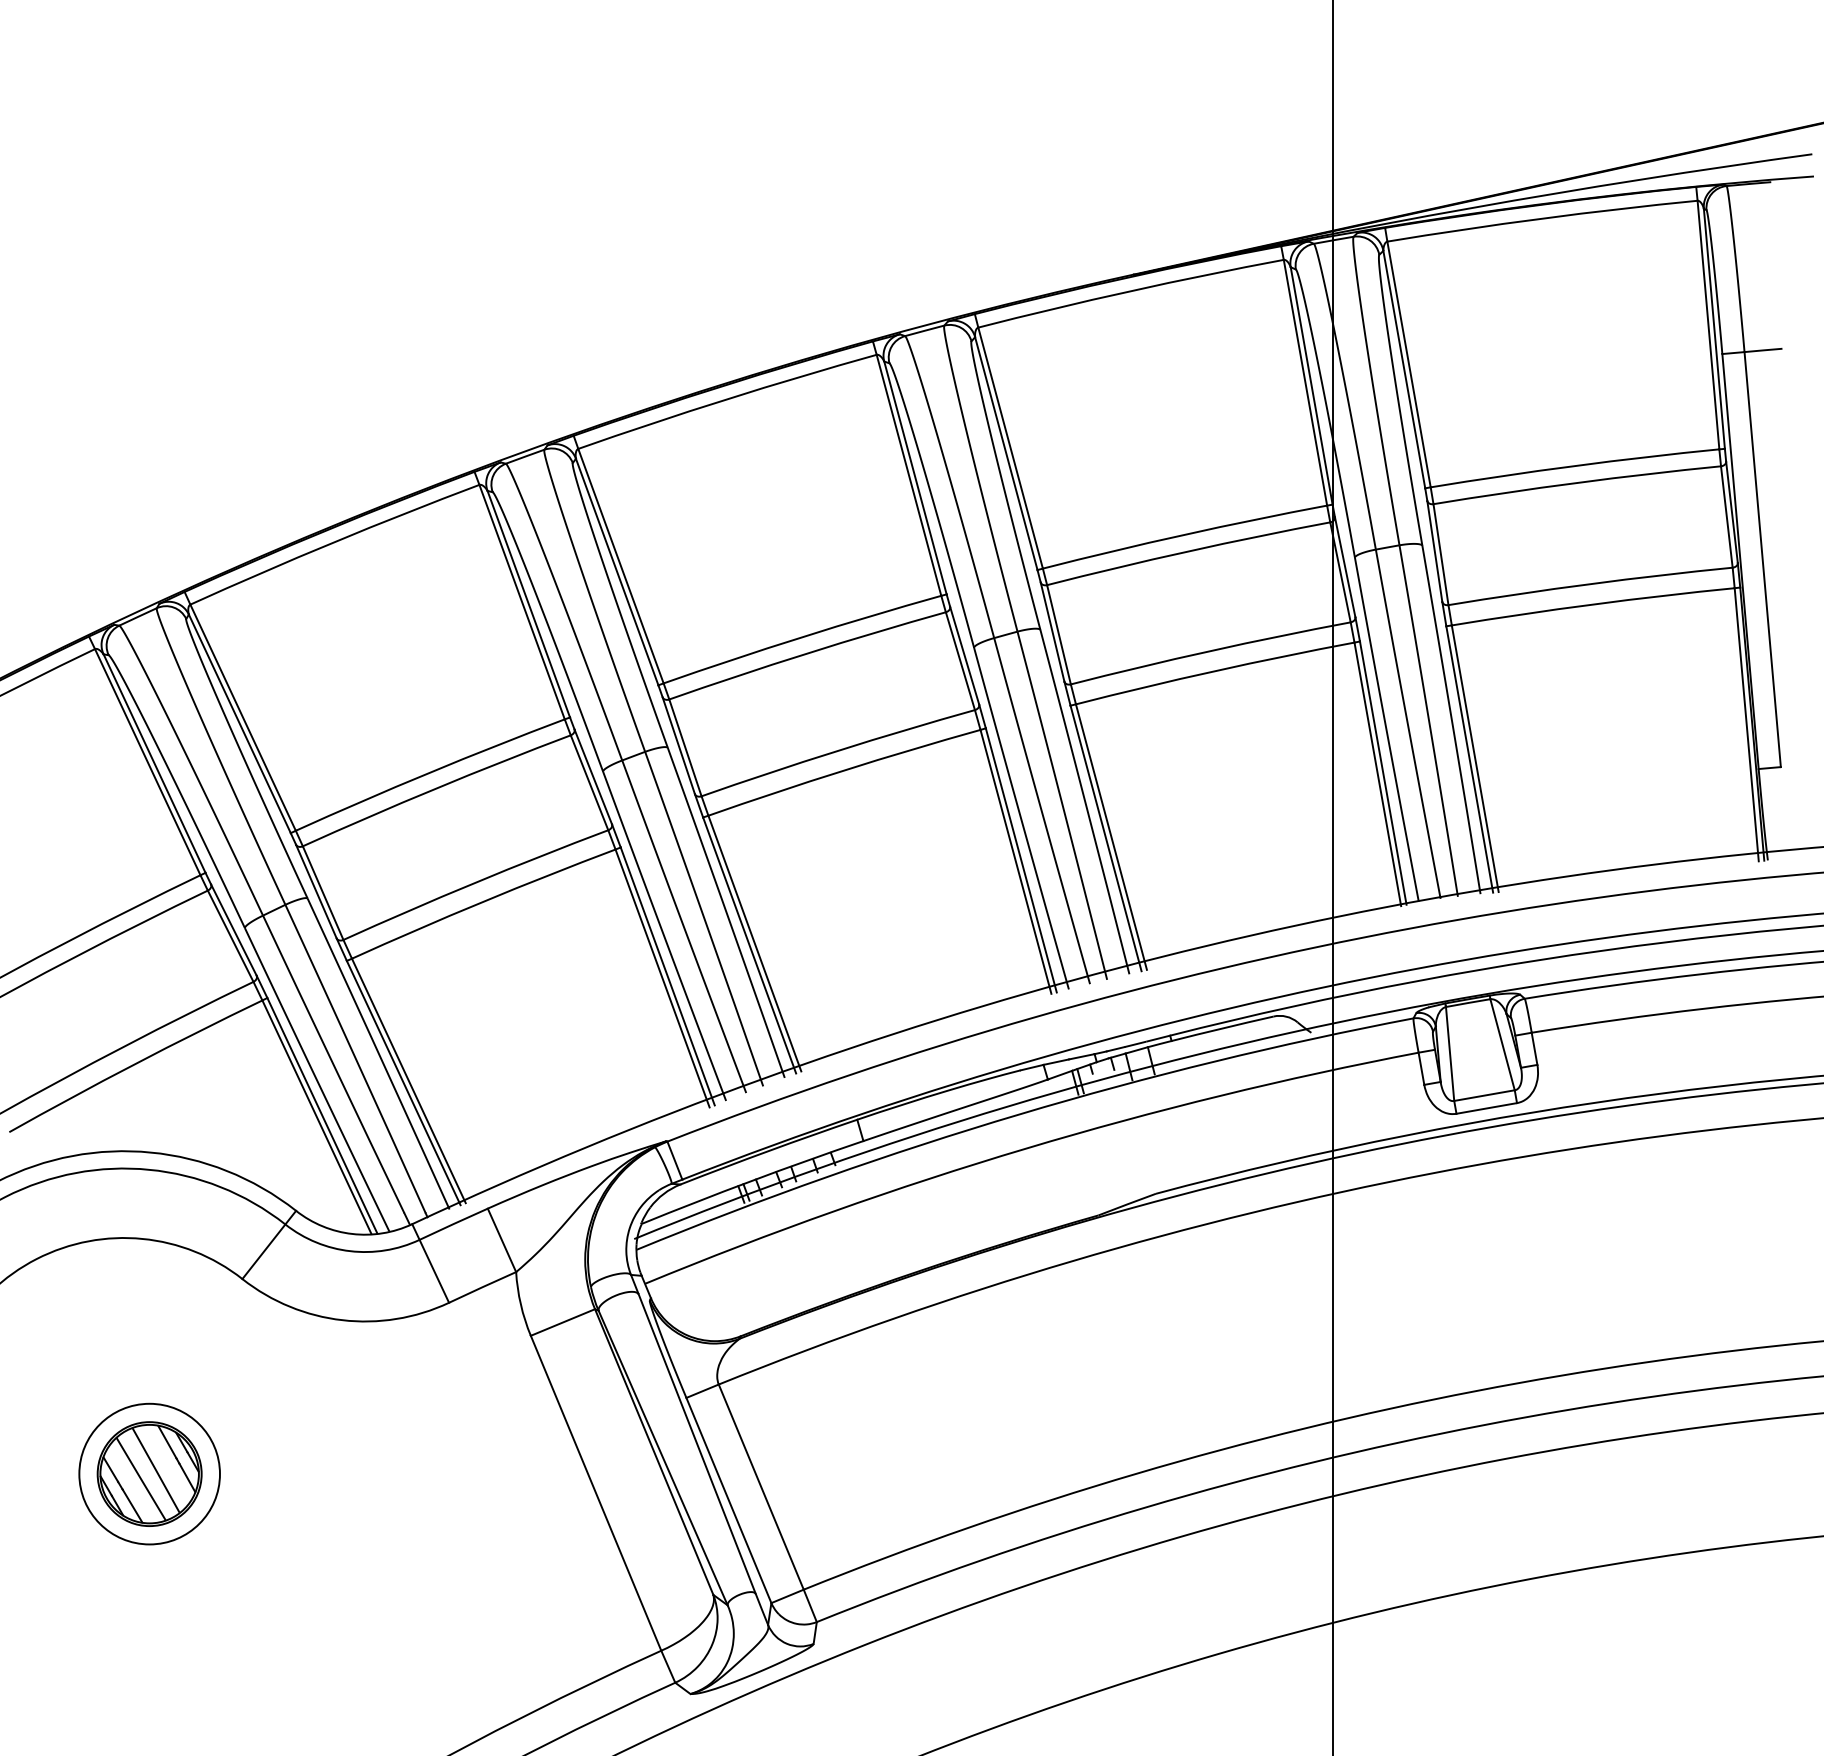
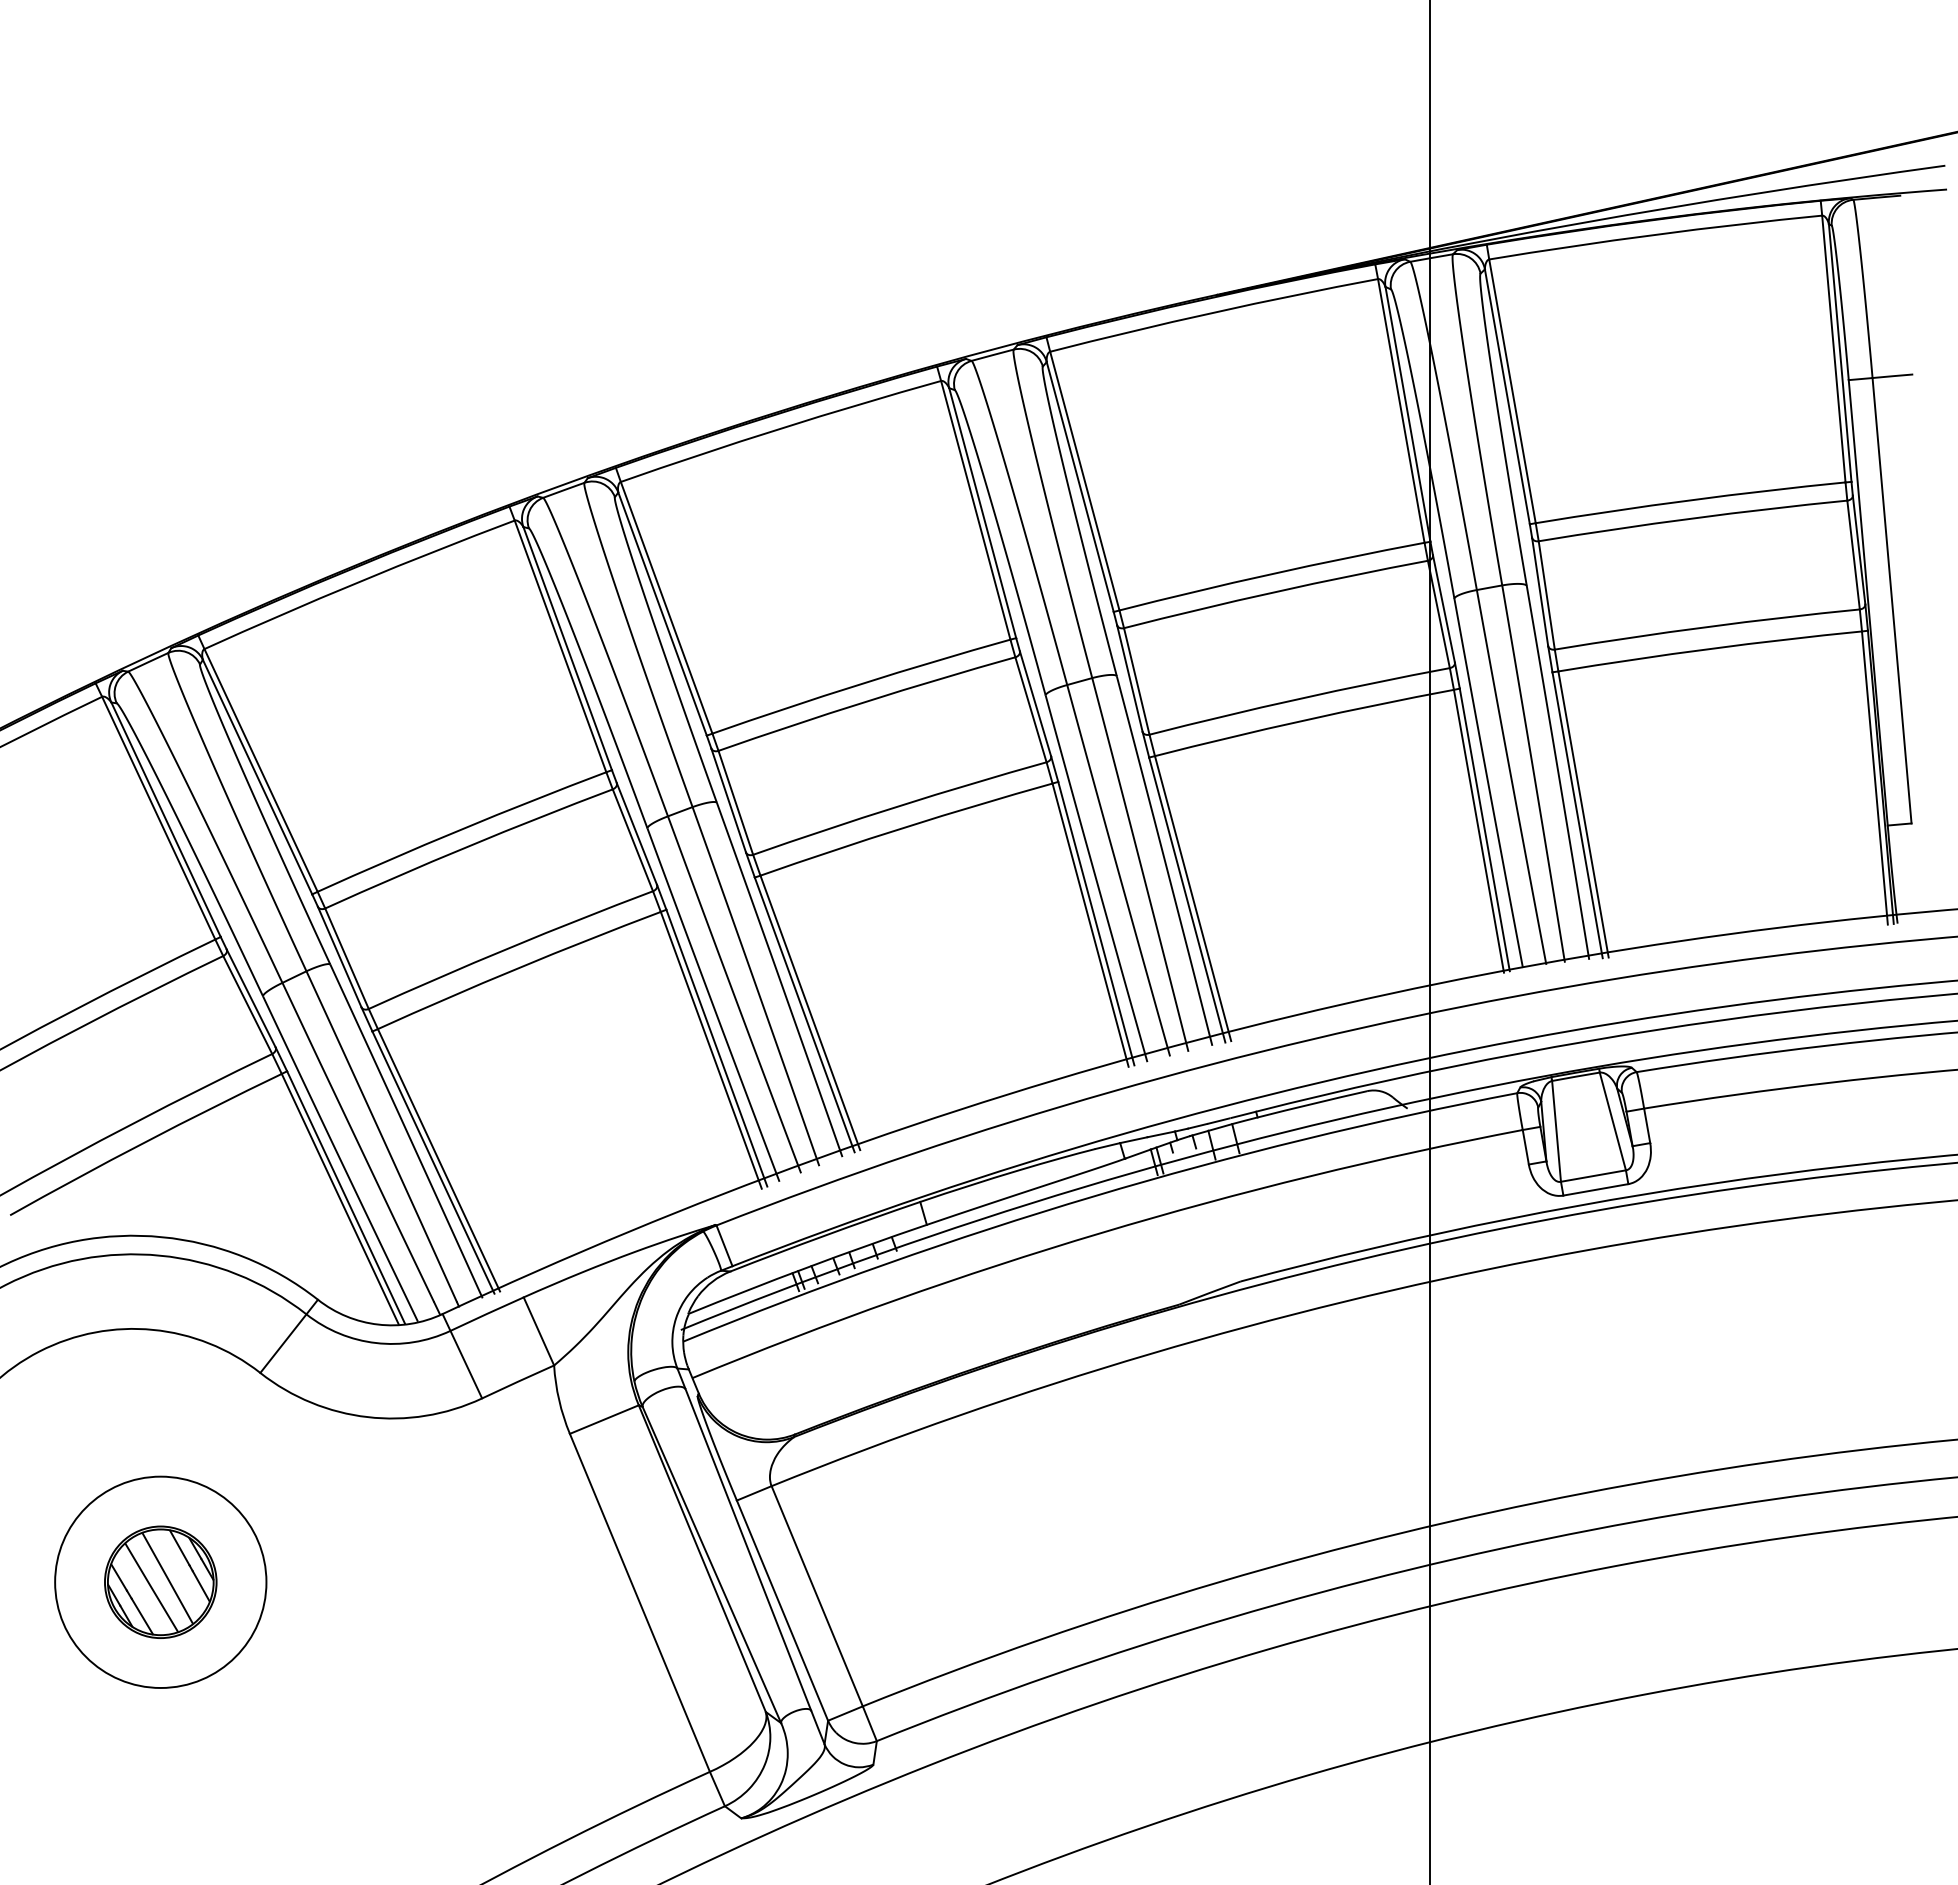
circle: (149, 1473) -> (160, 1581), size x1.4

